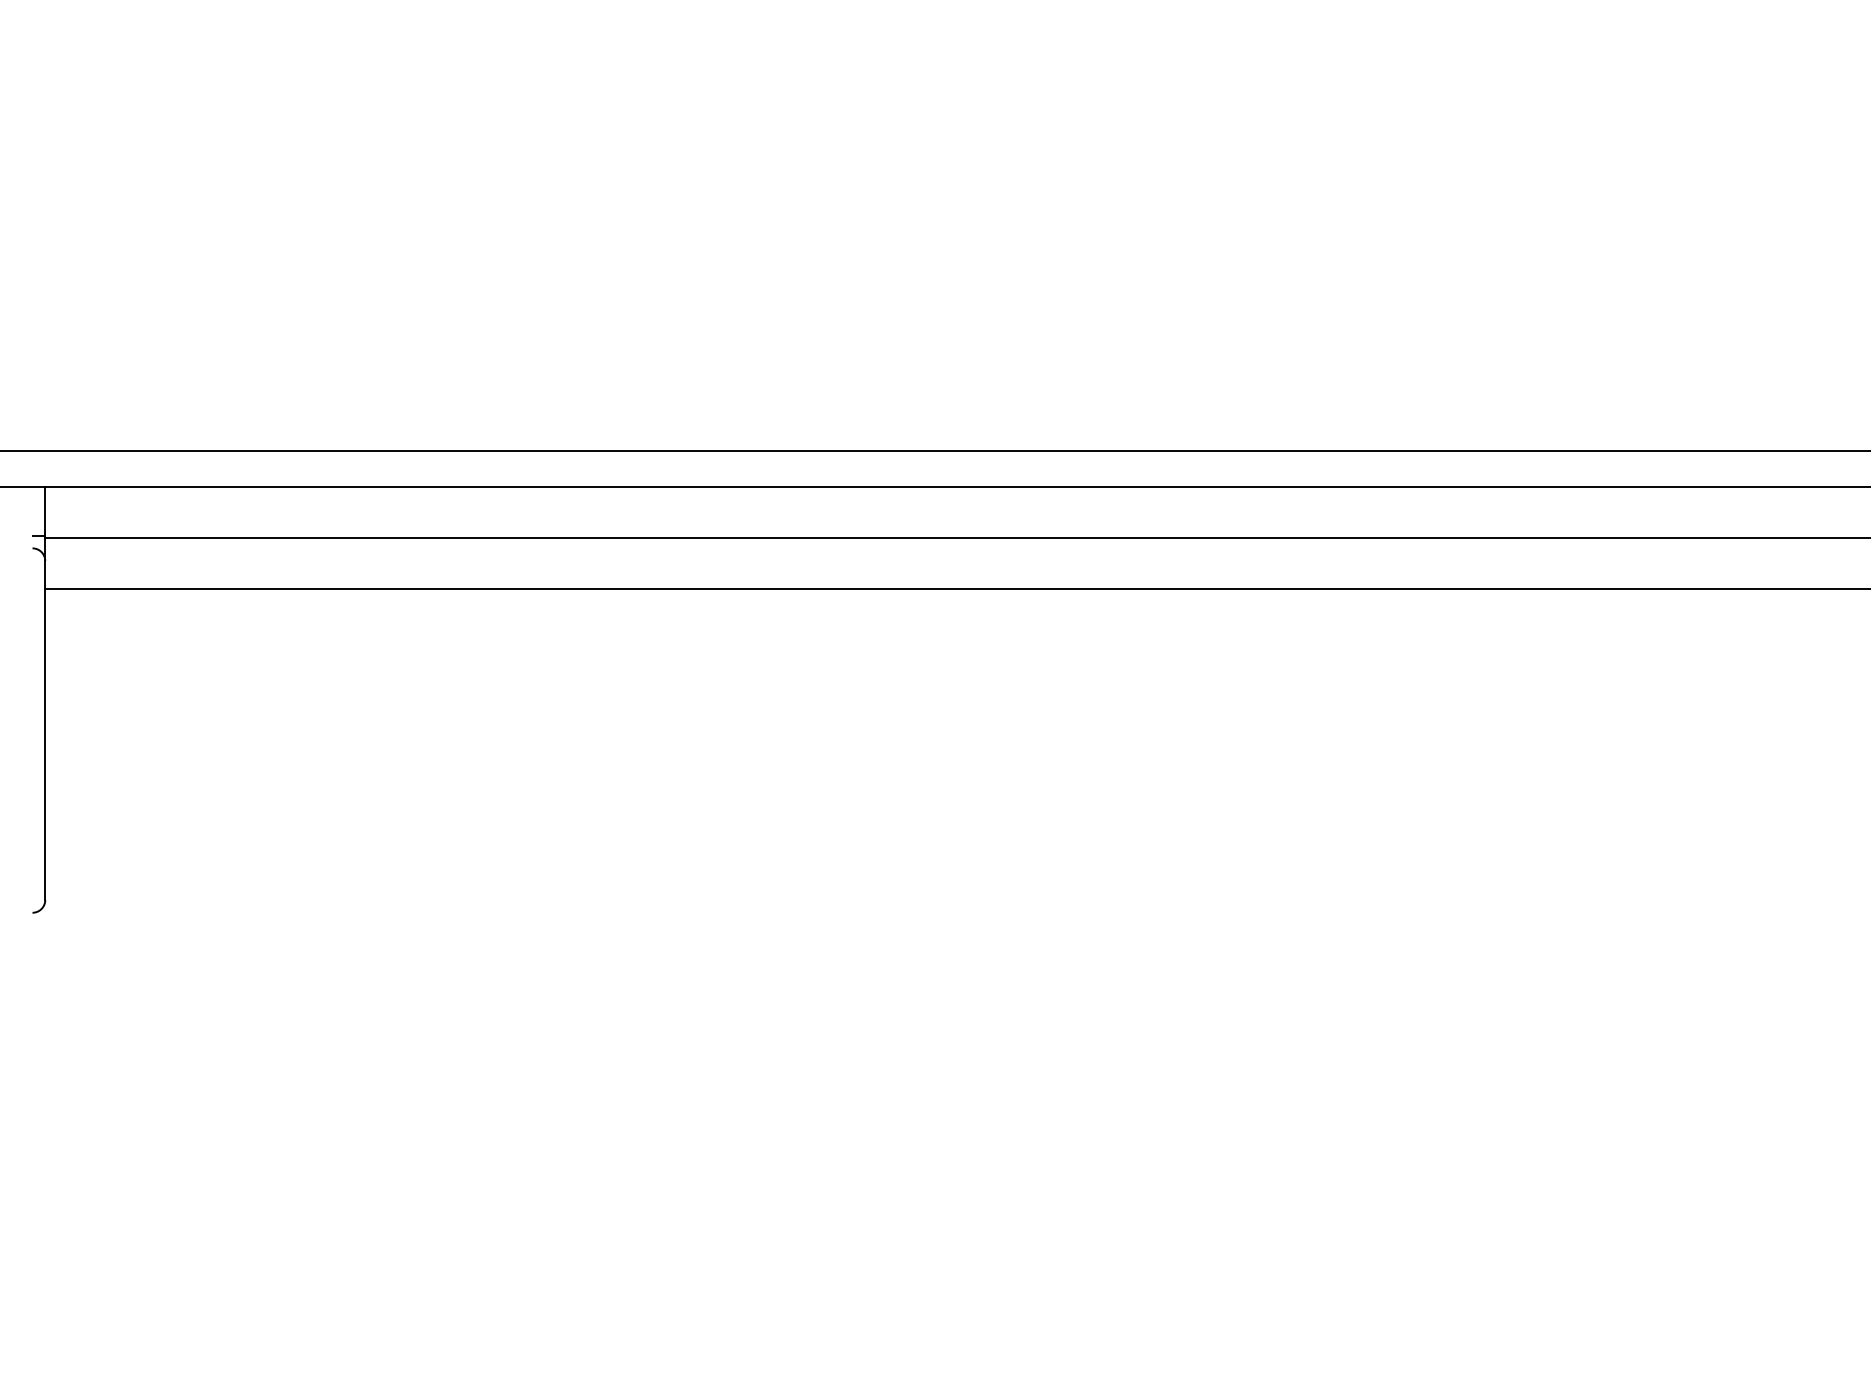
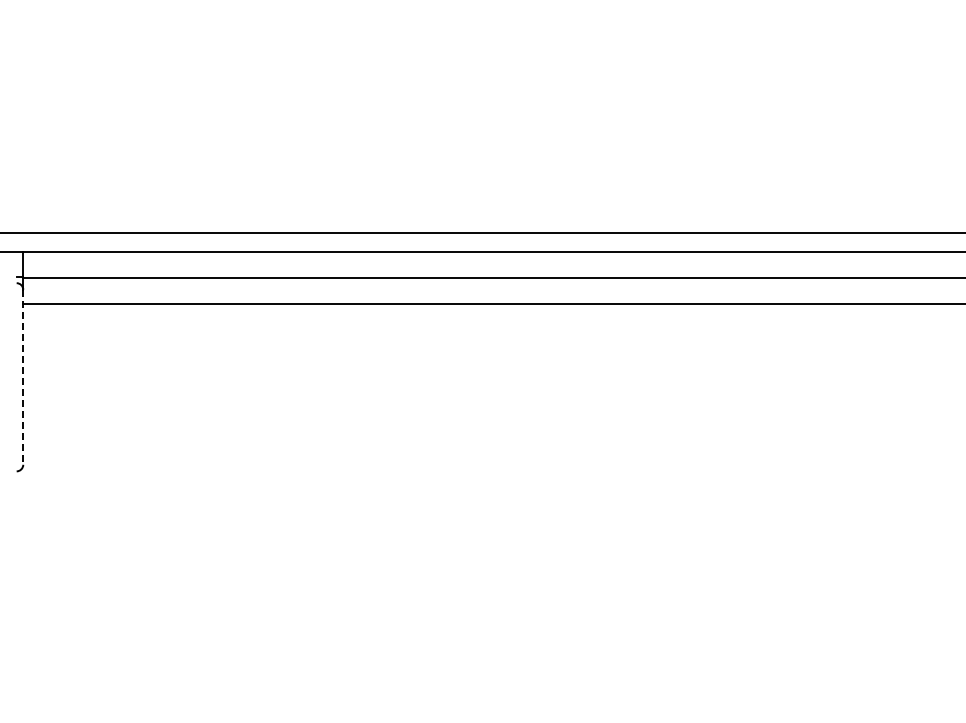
line: (45, 730) -> (23, 377), solid -> dashed

